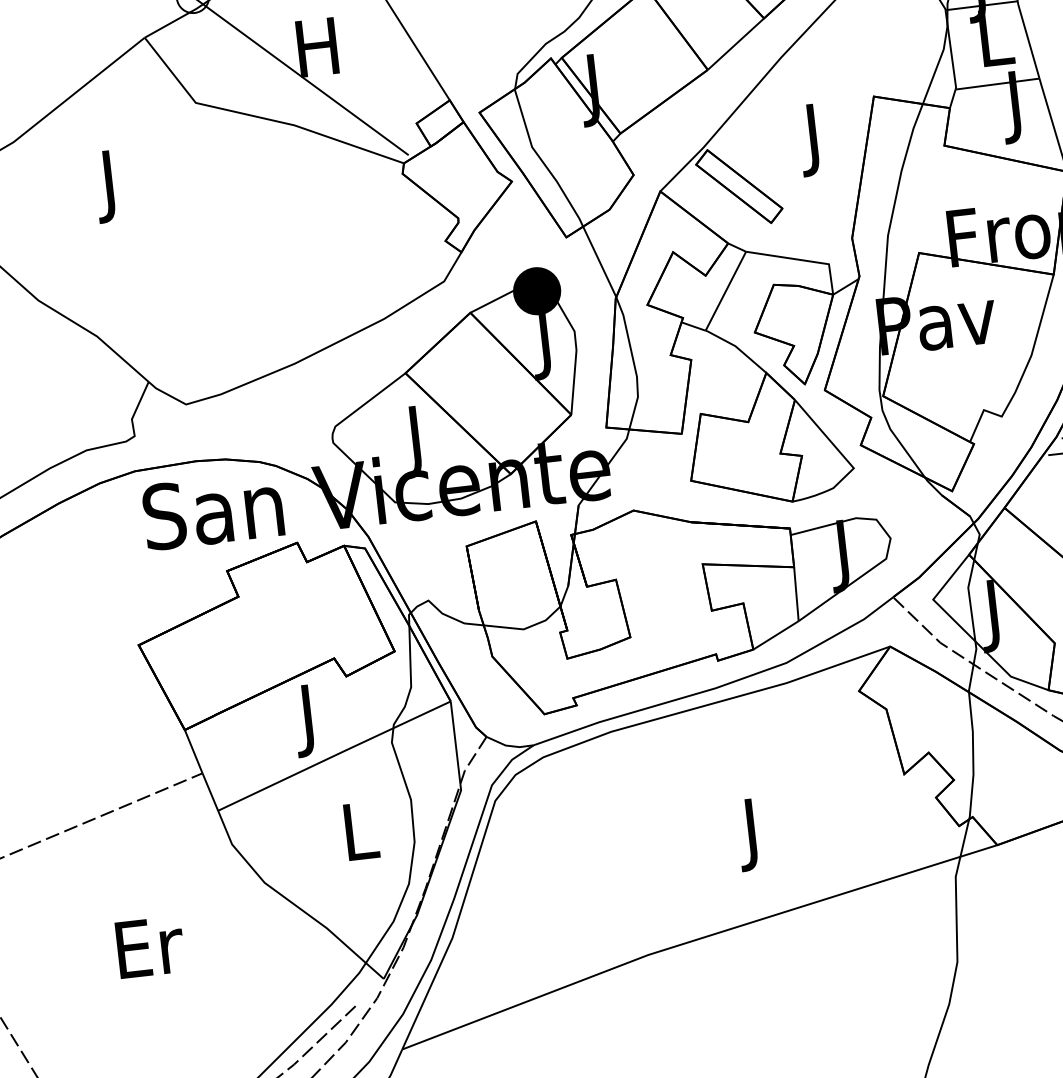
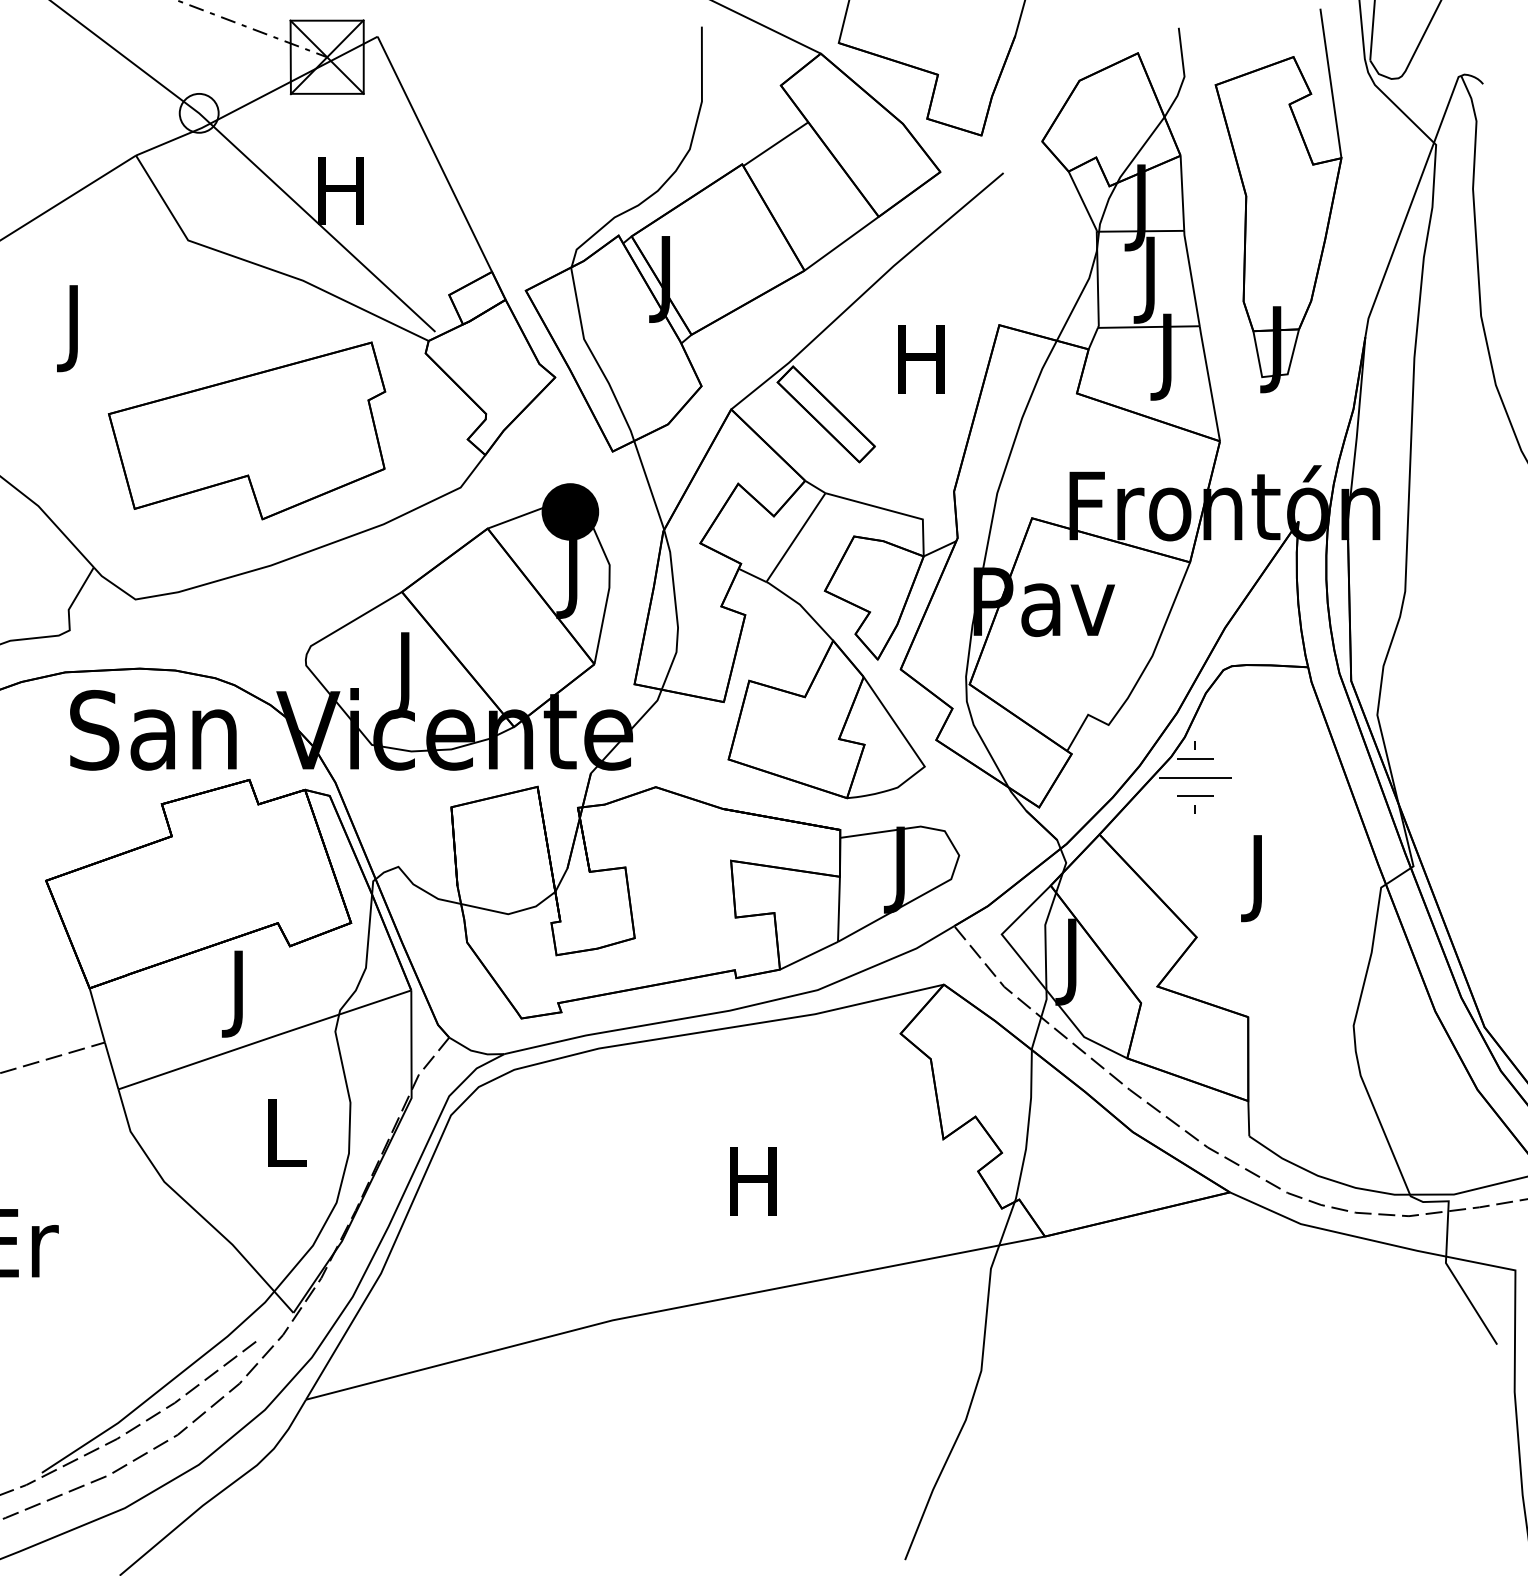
text: (996, 44) -> (1153, 279), L -> J
text: (813, 139) -> (921, 368), J -> H
part: (262, 254) -> (247, 430), added
text: (752, 834) -> (753, 1190), J -> H

